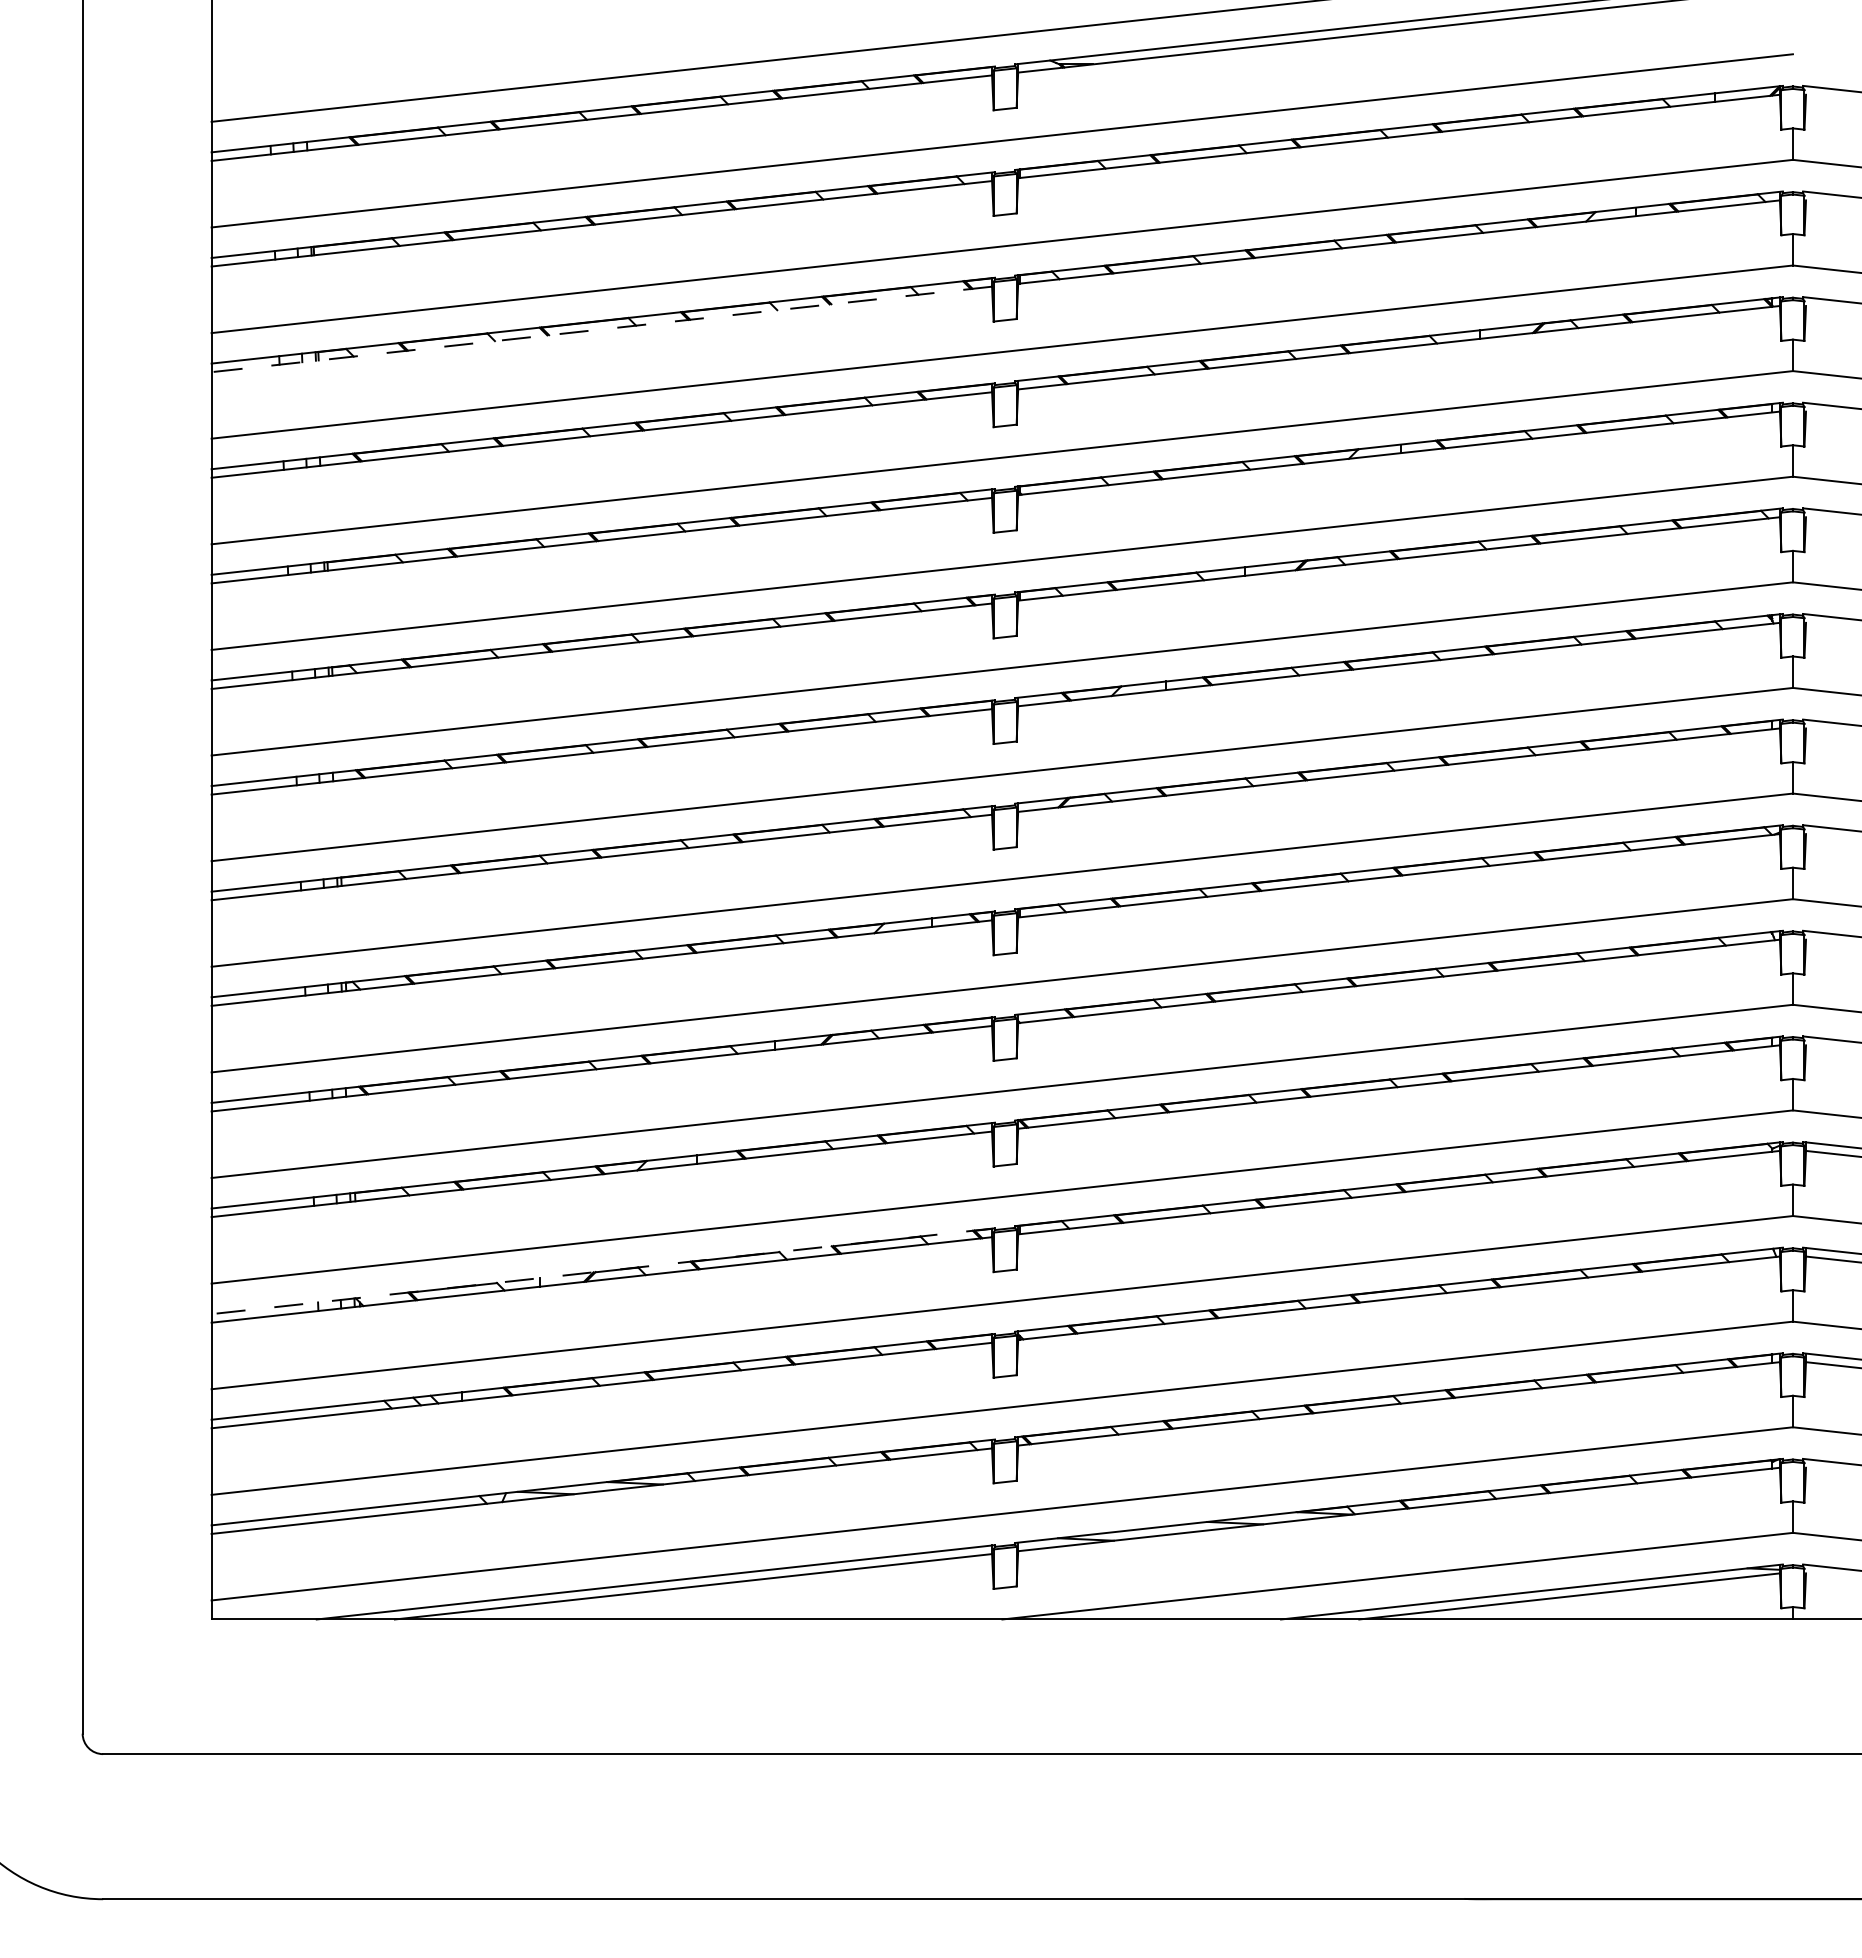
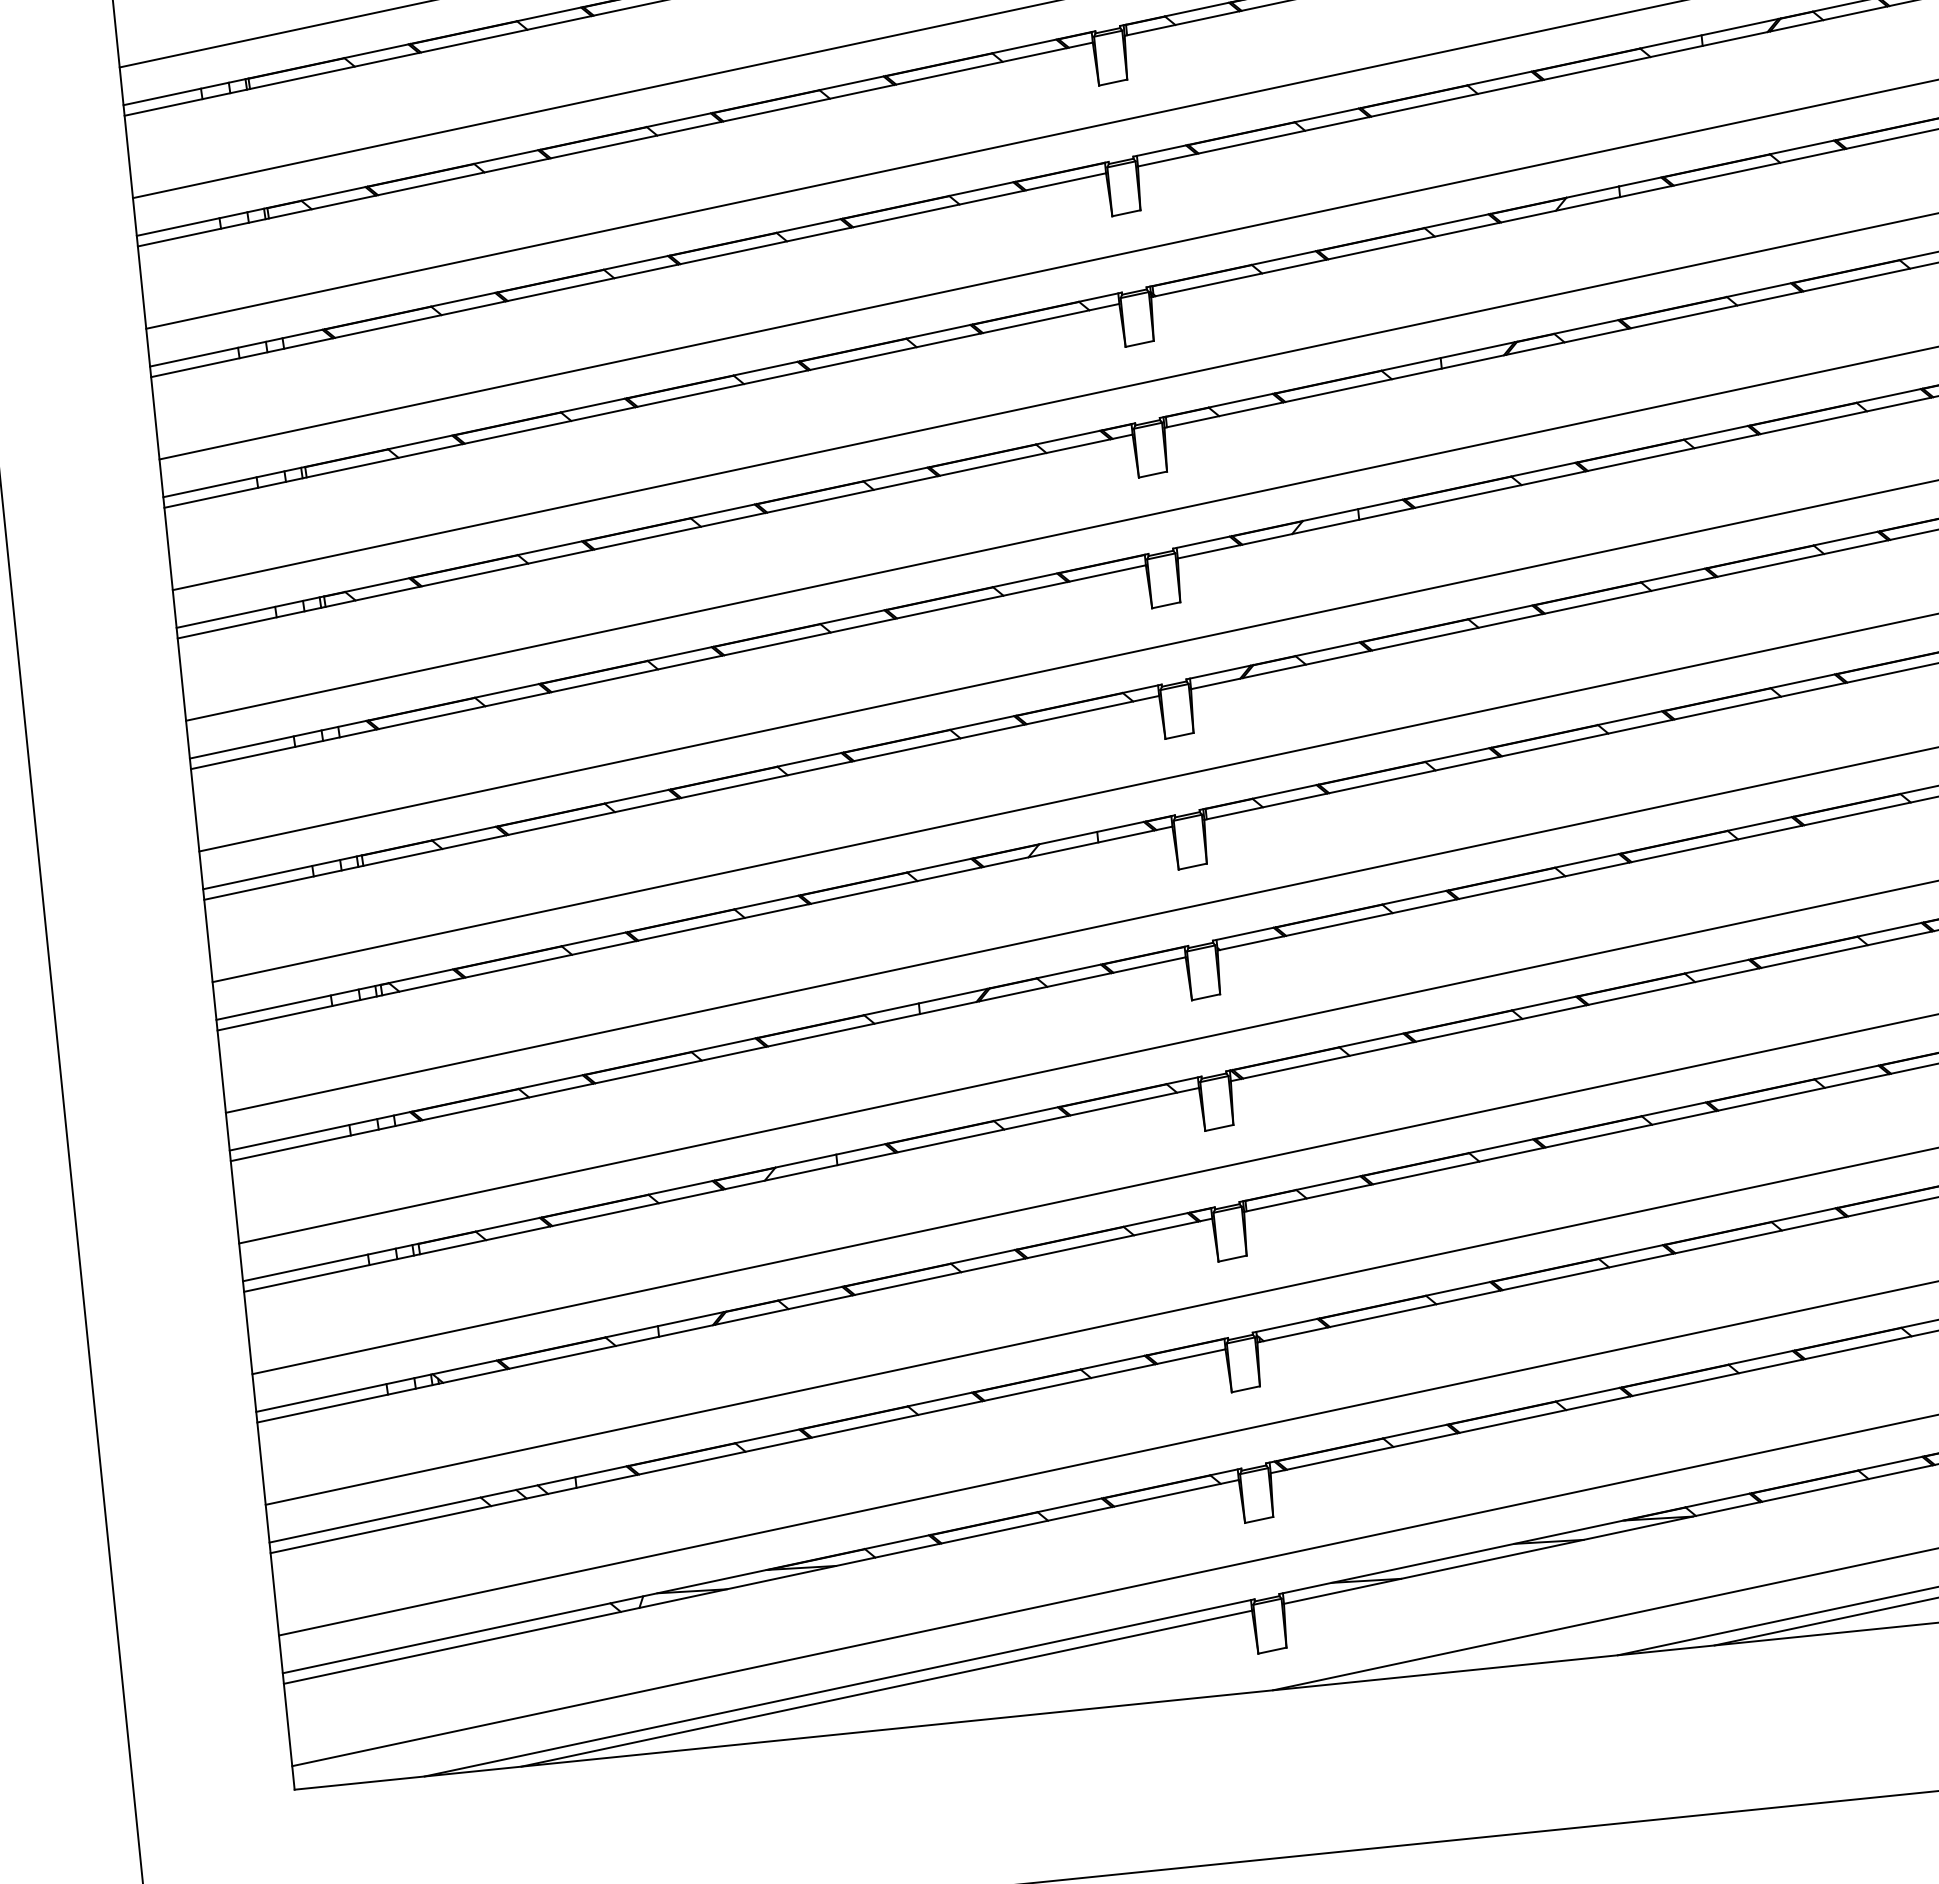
line: (601, 329) -> (614, 144), dashed -> solid
line: (602, 1271) -> (734, 1310), dashed -> solid

